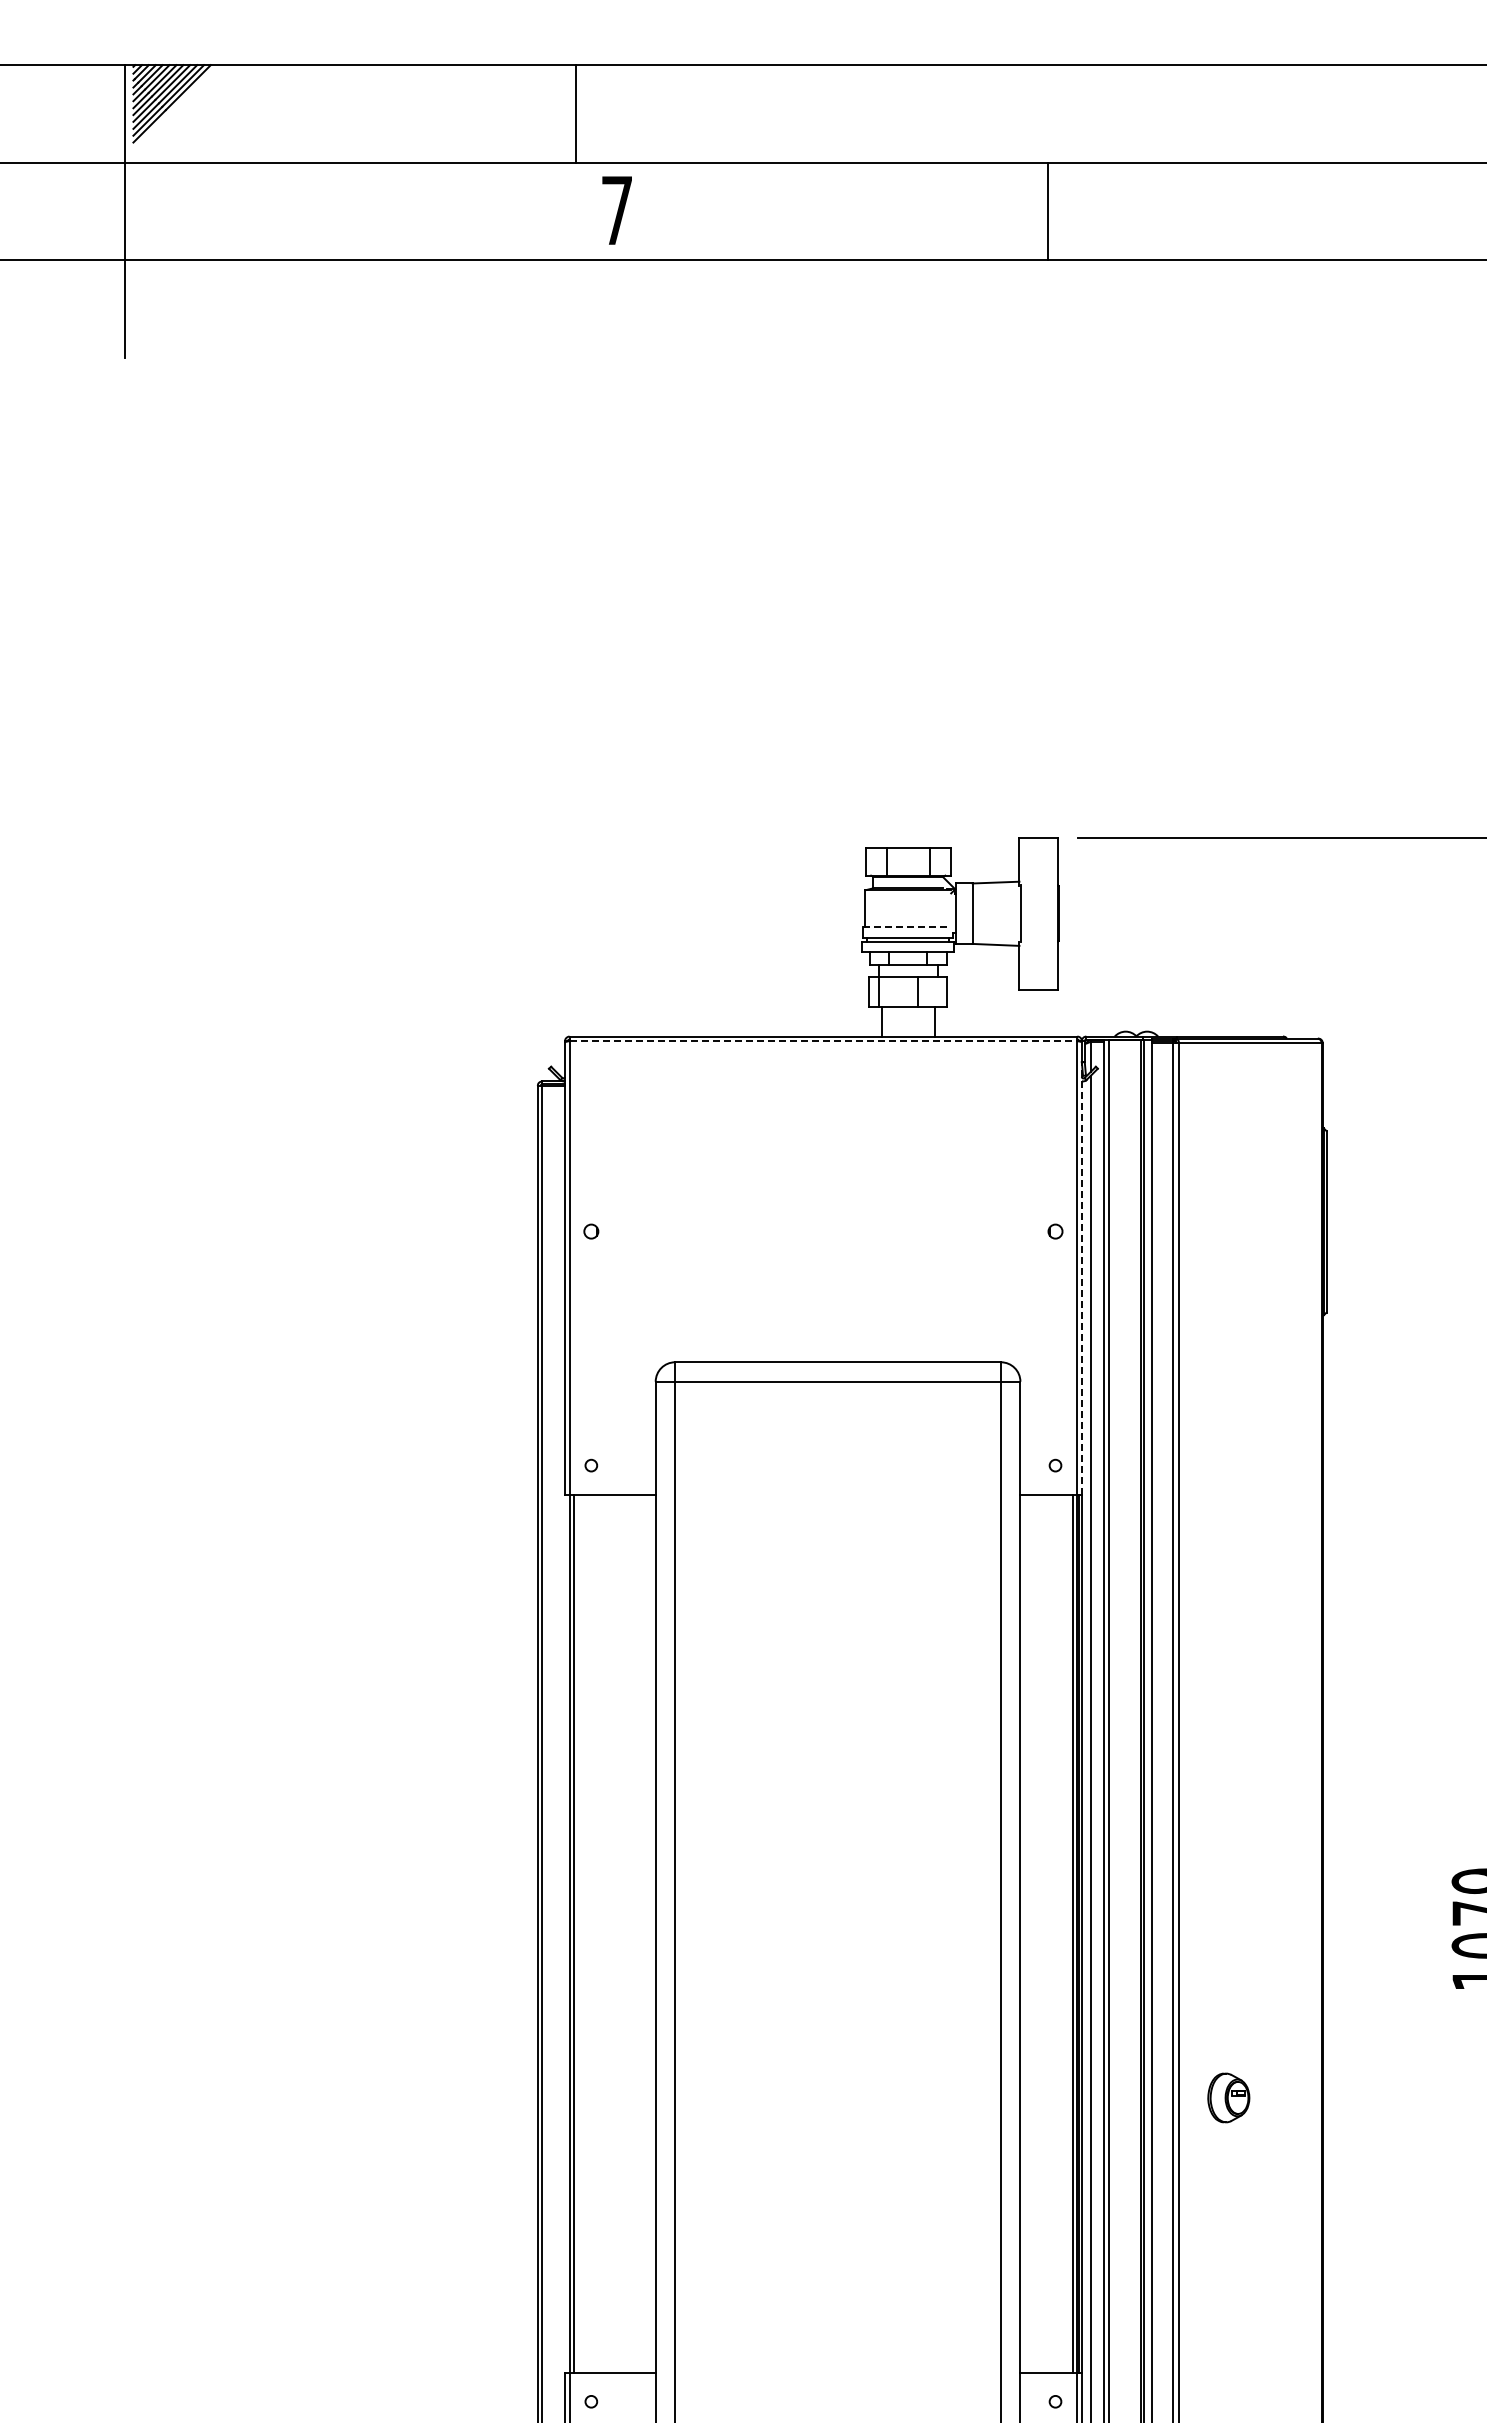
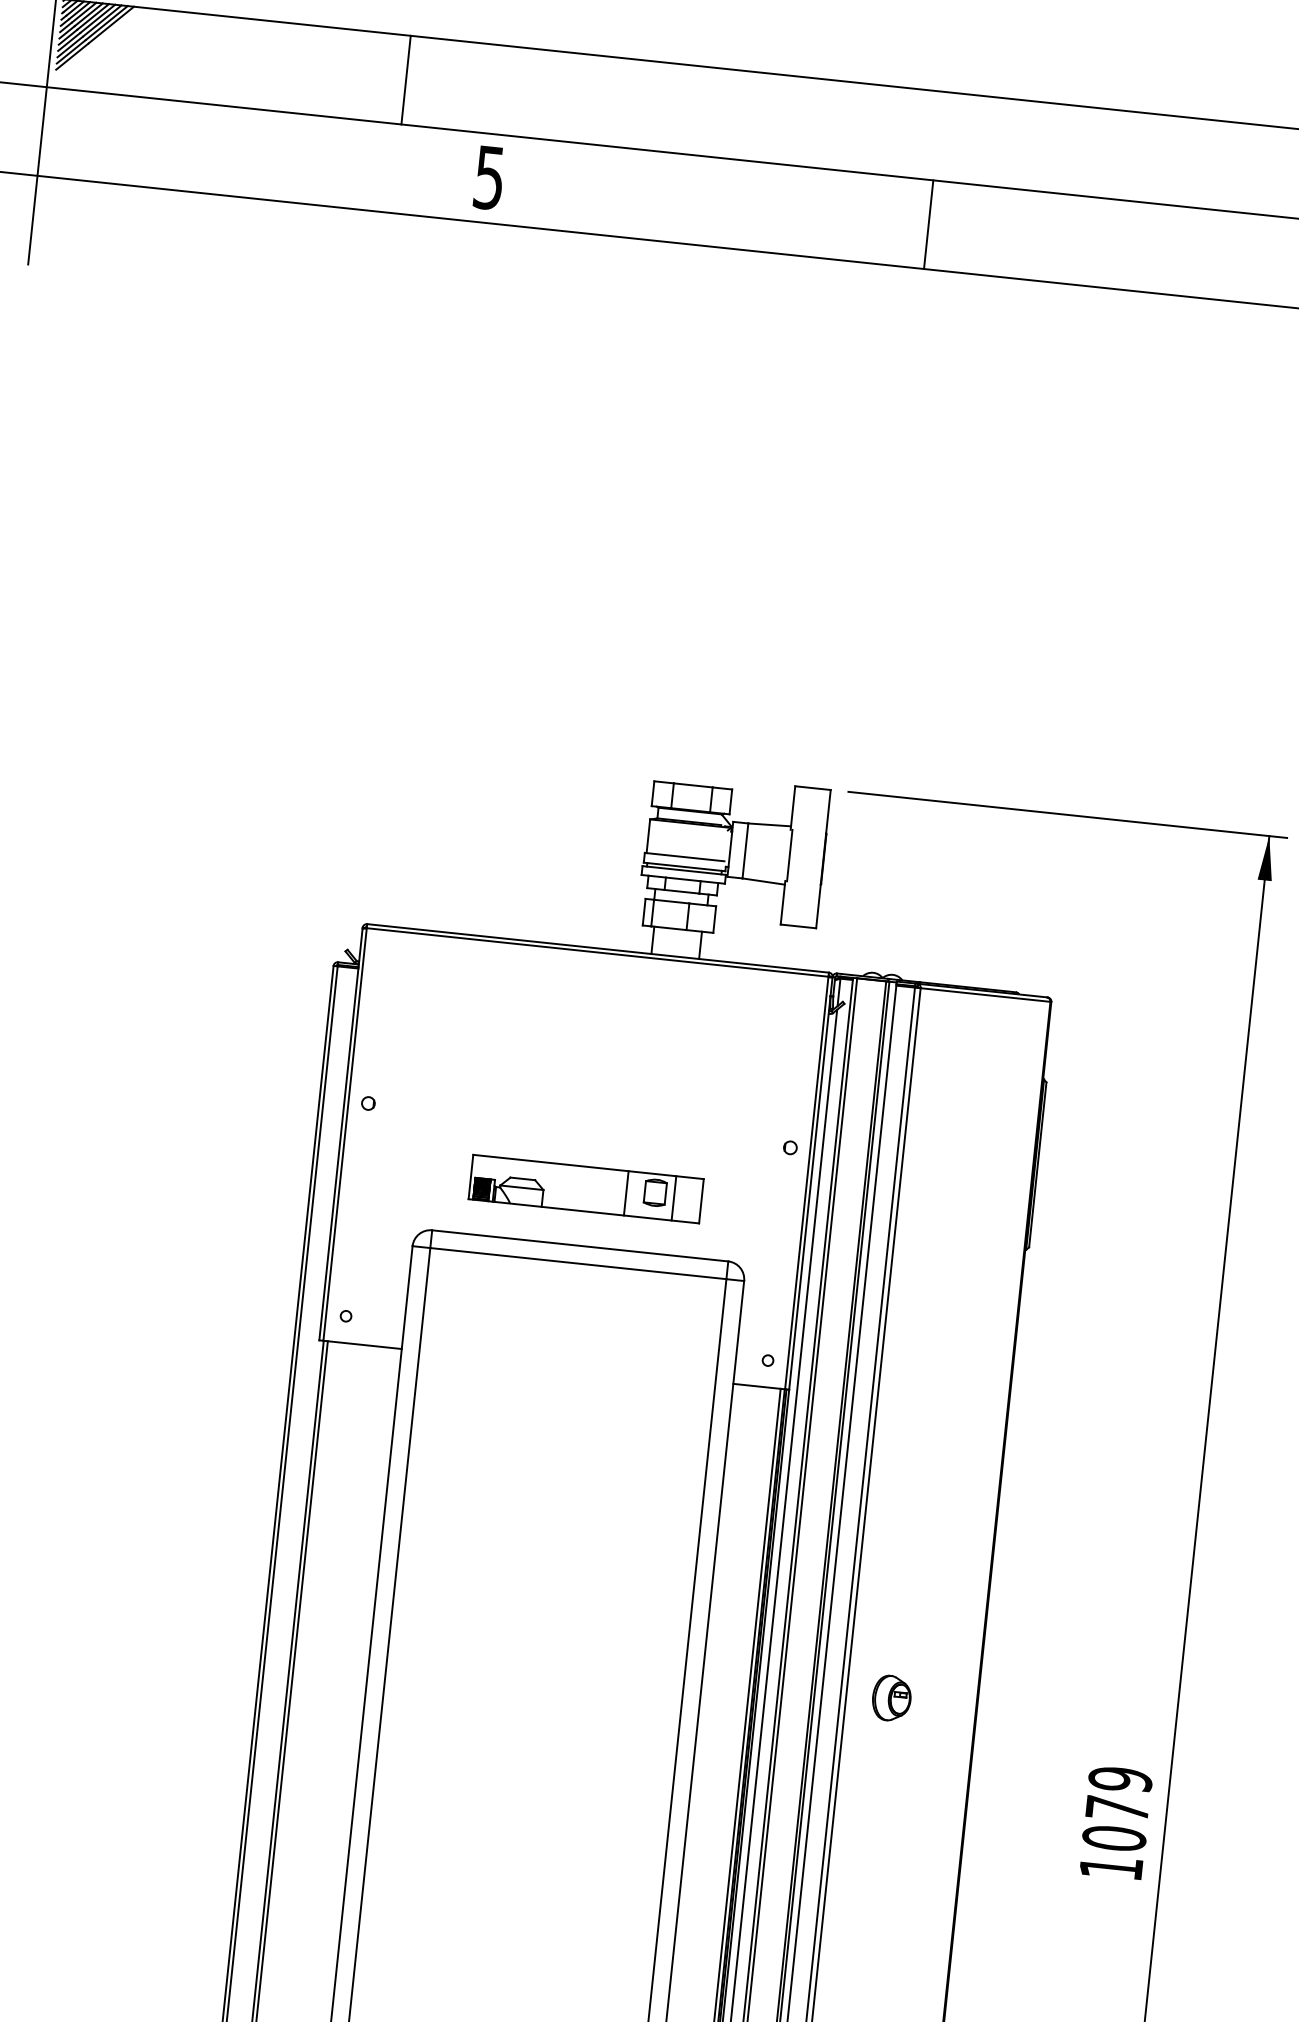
line: (576, 113) -> (406, 79), moved
text: (616, 210) -> (488, 177), 7 -> 5
line: (1048, 211) -> (928, 224), moved
line: (907, 927) -> (684, 857), dashed -> solid
line: (823, 1041) -> (597, 952), dashed -> solid
line: (1081, 1277) -> (809, 1192), dashed -> solid
part: (837, 1299) -> (585, 1188), added
part: (1228, 2097) -> (891, 1697), moved

